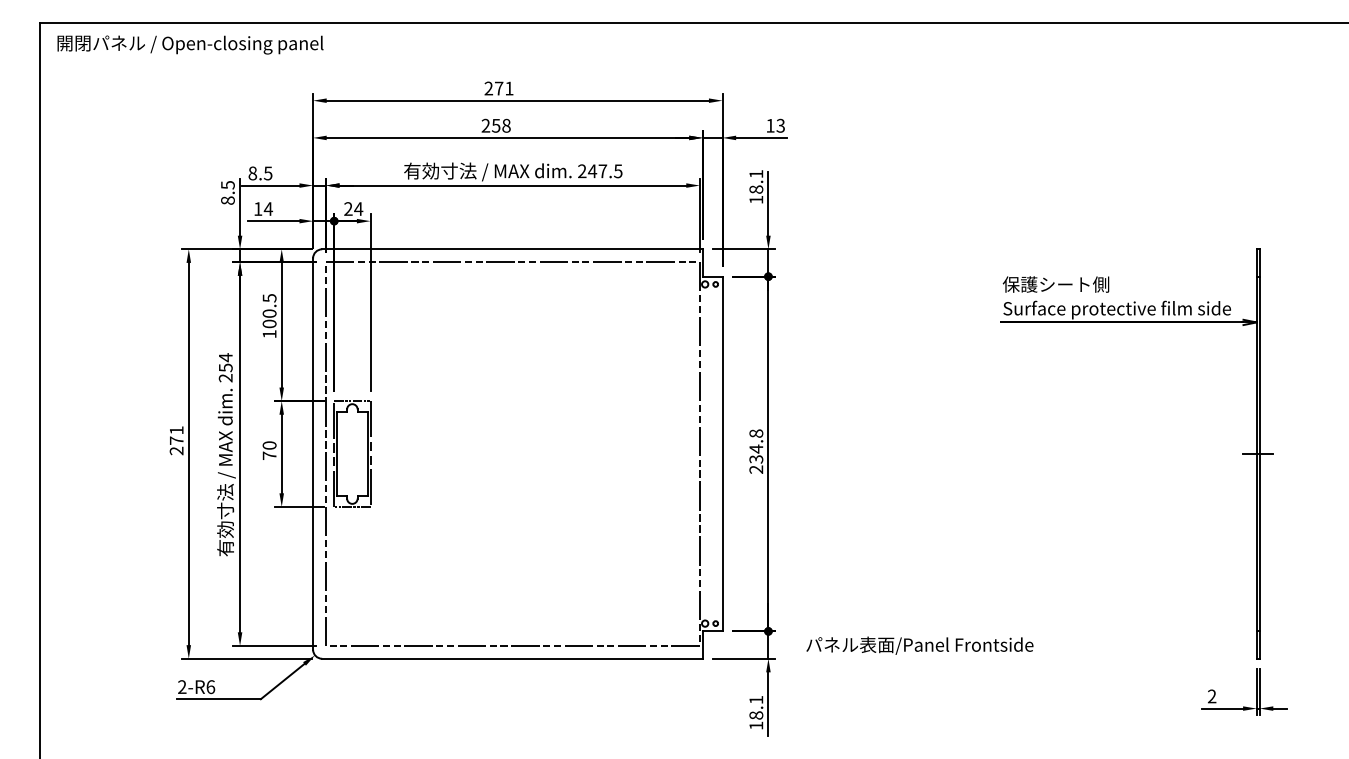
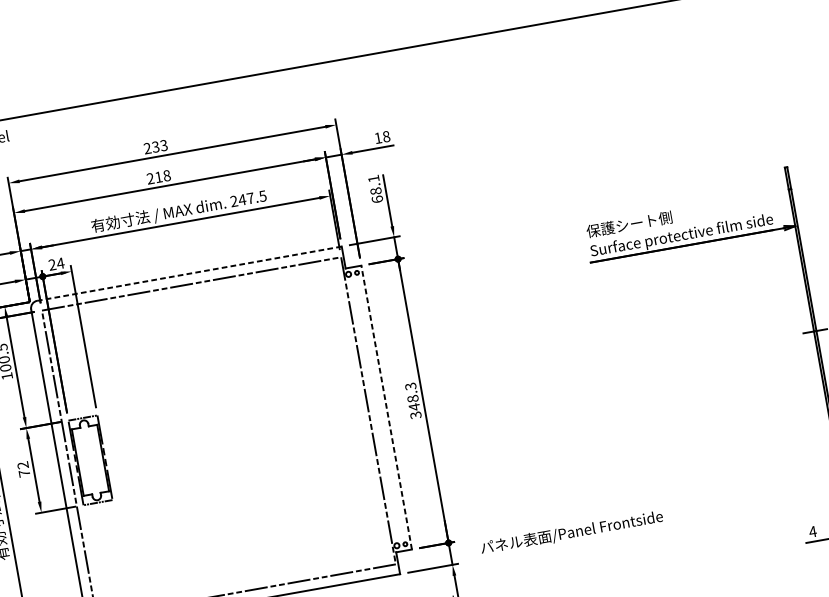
text: (503, 88) -> (159, 146), 271 -> 233
text: (496, 125) -> (158, 176), 258 -> 218
text: (780, 125) -> (386, 136), 13 -> 18
text: (756, 199) -> (377, 199), 18.1 -> 68.1
line: (512, 249) -> (189, 273), solid -> dashed
text: (269, 445) -> (22, 465), 70 -> 72
text: (756, 451) -> (413, 400), 234.8 -> 348.3
line: (722, 453) -> (386, 407), solid -> dashed
text: (1211, 696) -> (812, 531), 2 -> 4

